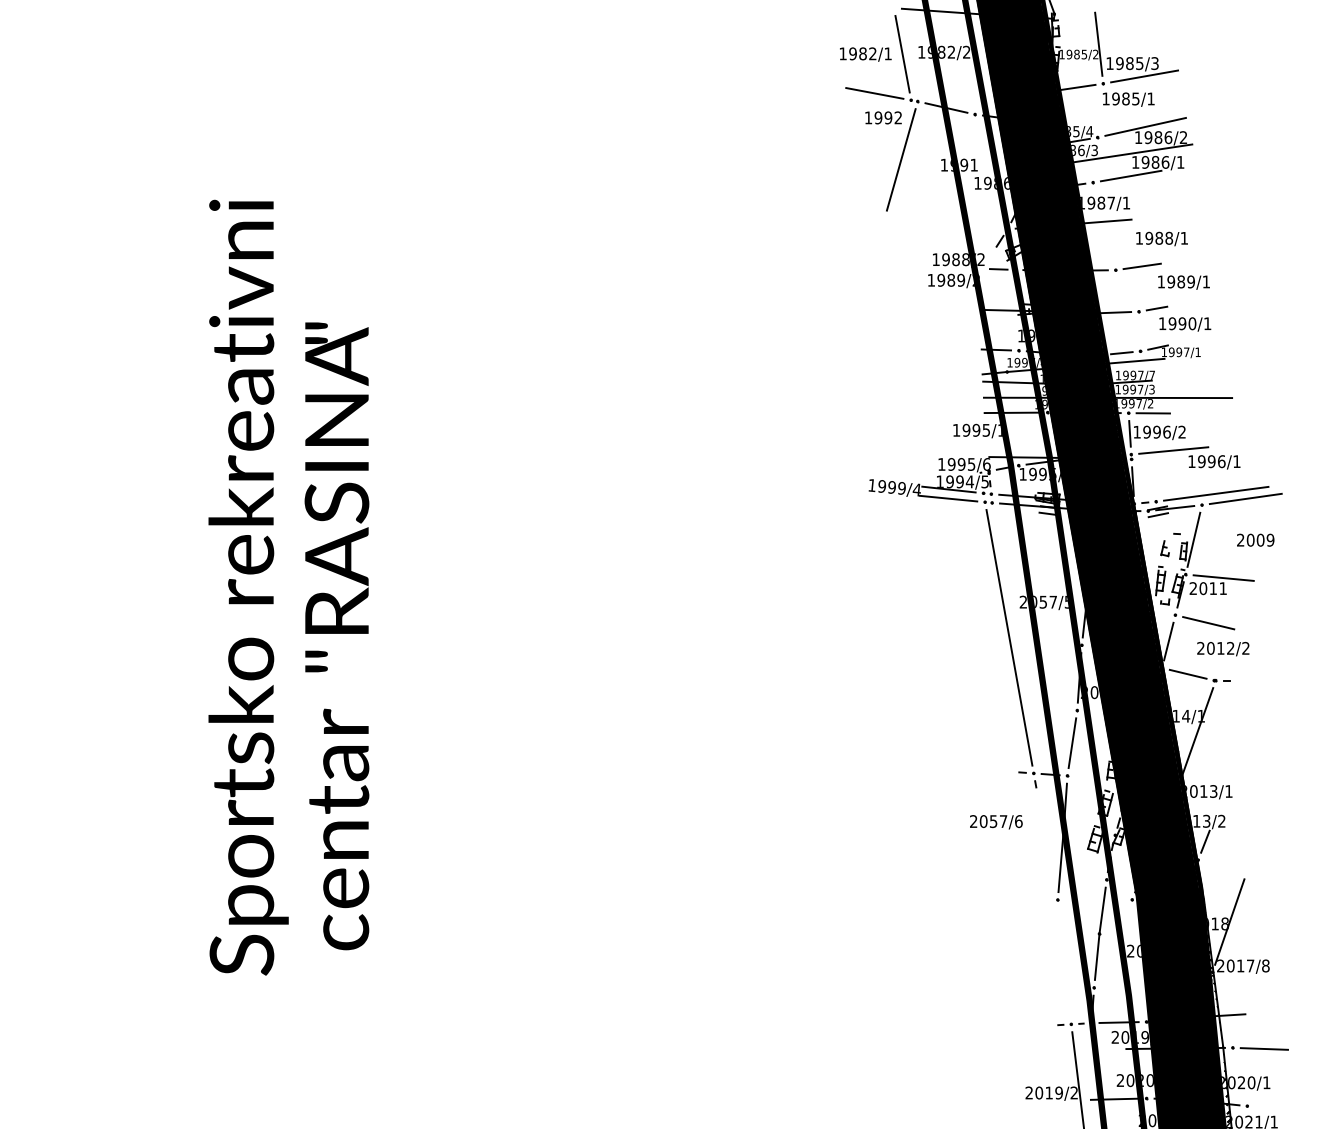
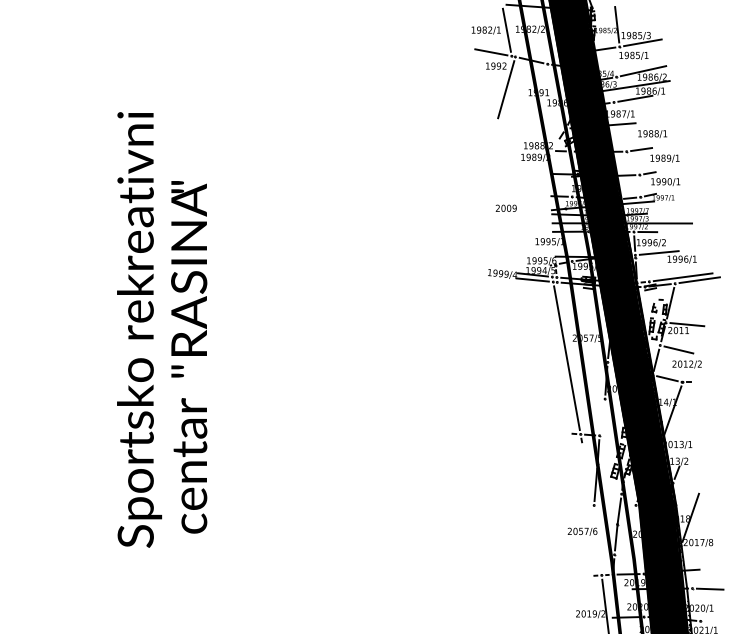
text: (1254, 538) -> (505, 207), moved
line: (1072, 743) -> (602, 417), removed
text: (996, 821) -> (582, 531), moved

